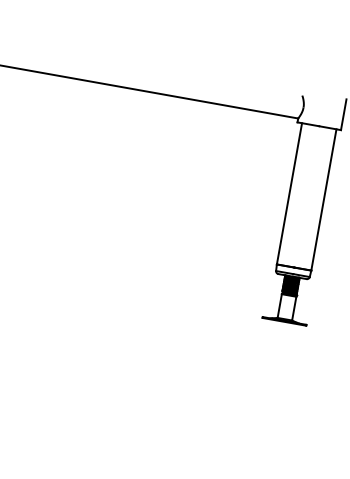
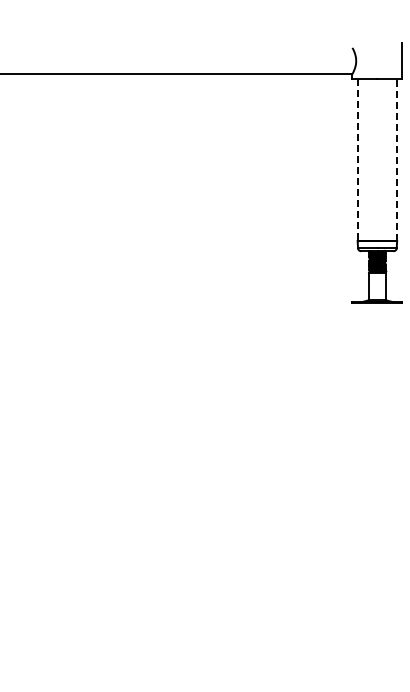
line: (289, 194) -> (357, 160), solid -> dashed
line: (324, 199) -> (397, 159), solid -> dashed

